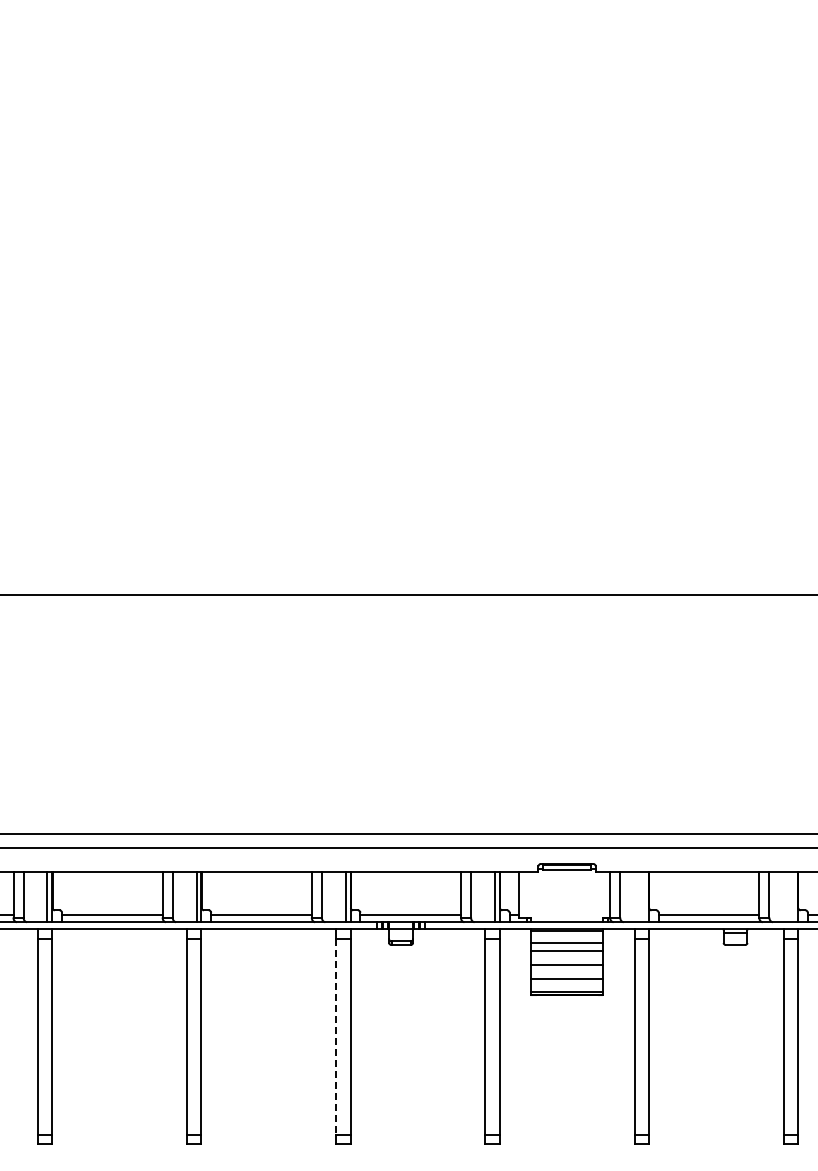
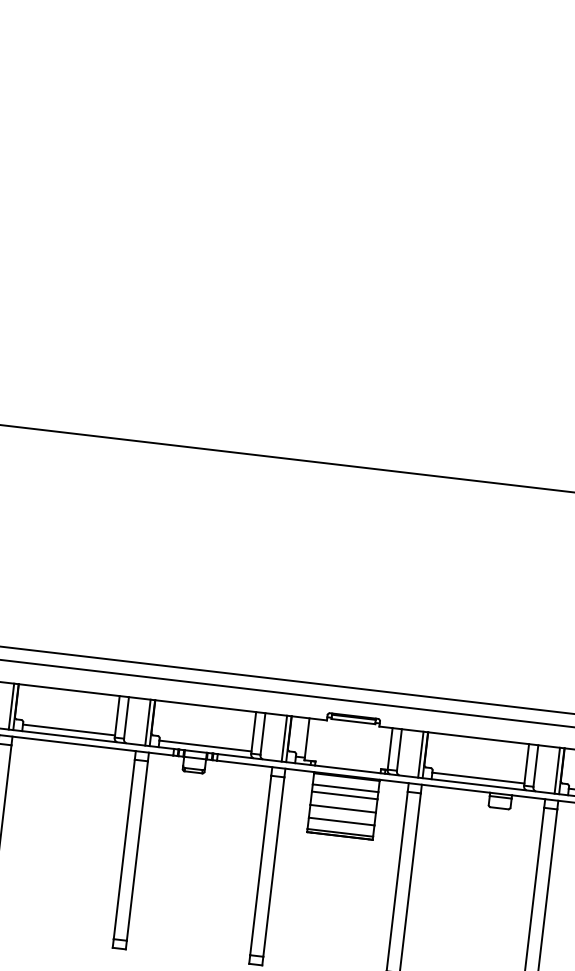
line: (644, 897) -> (421, 755), added
line: (793, 897) -> (557, 771), added
line: (336, 1037) -> (124, 849), dashed -> solid

